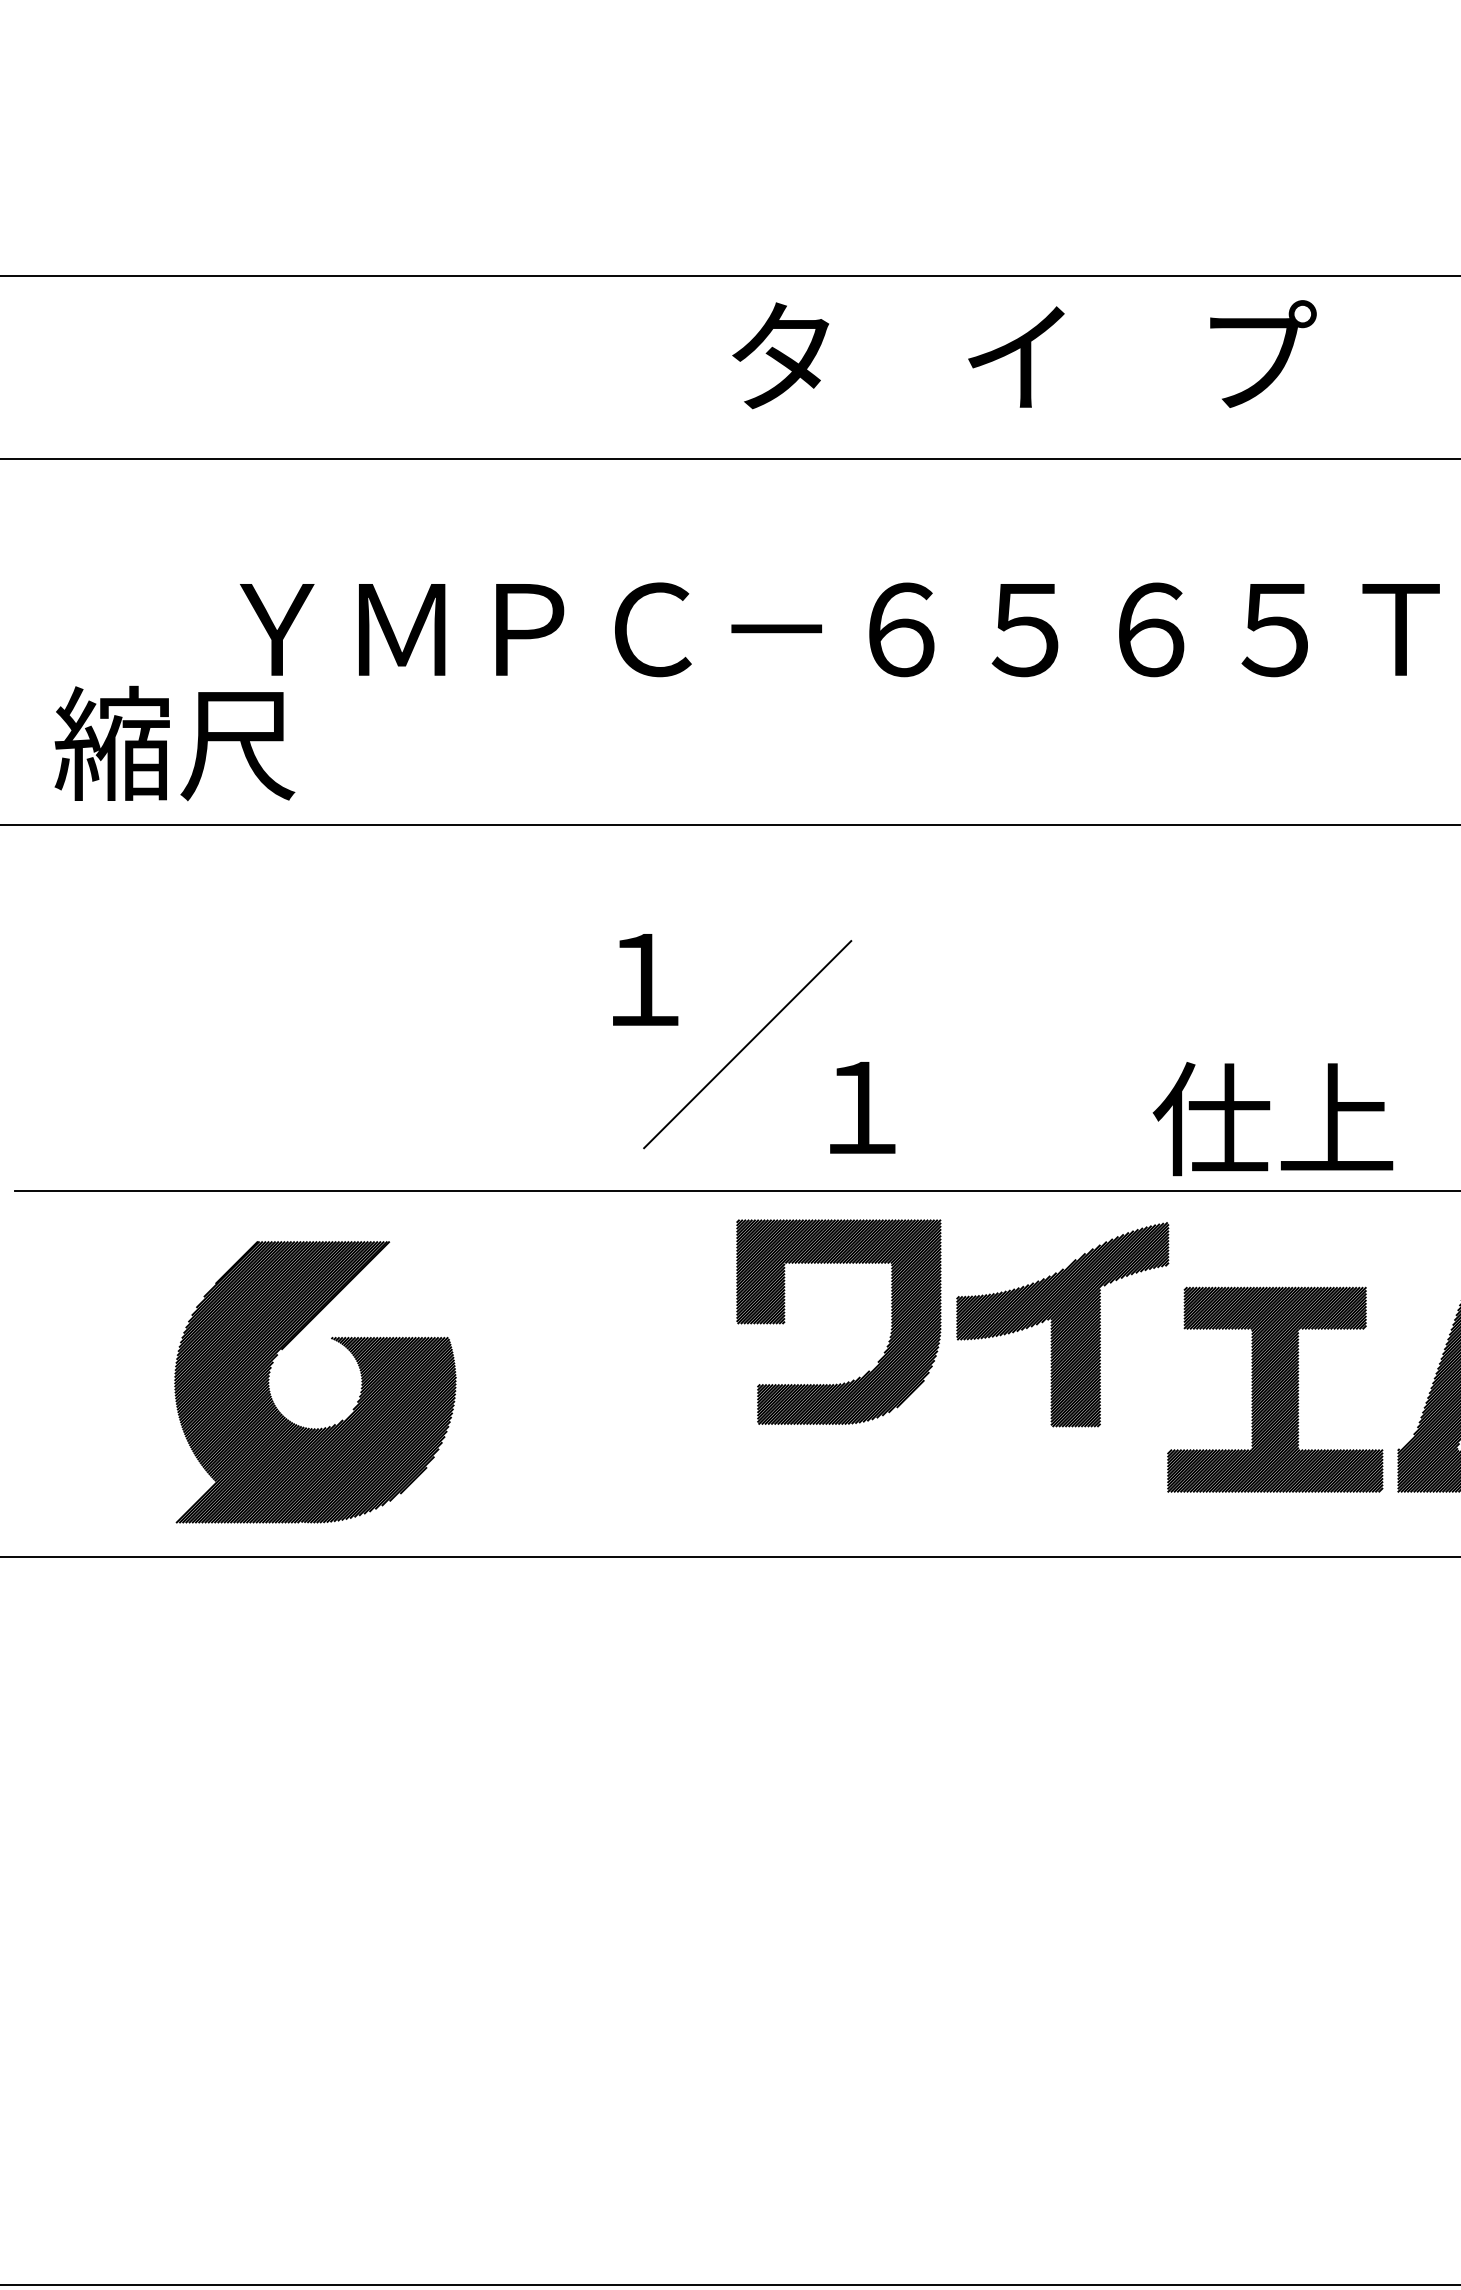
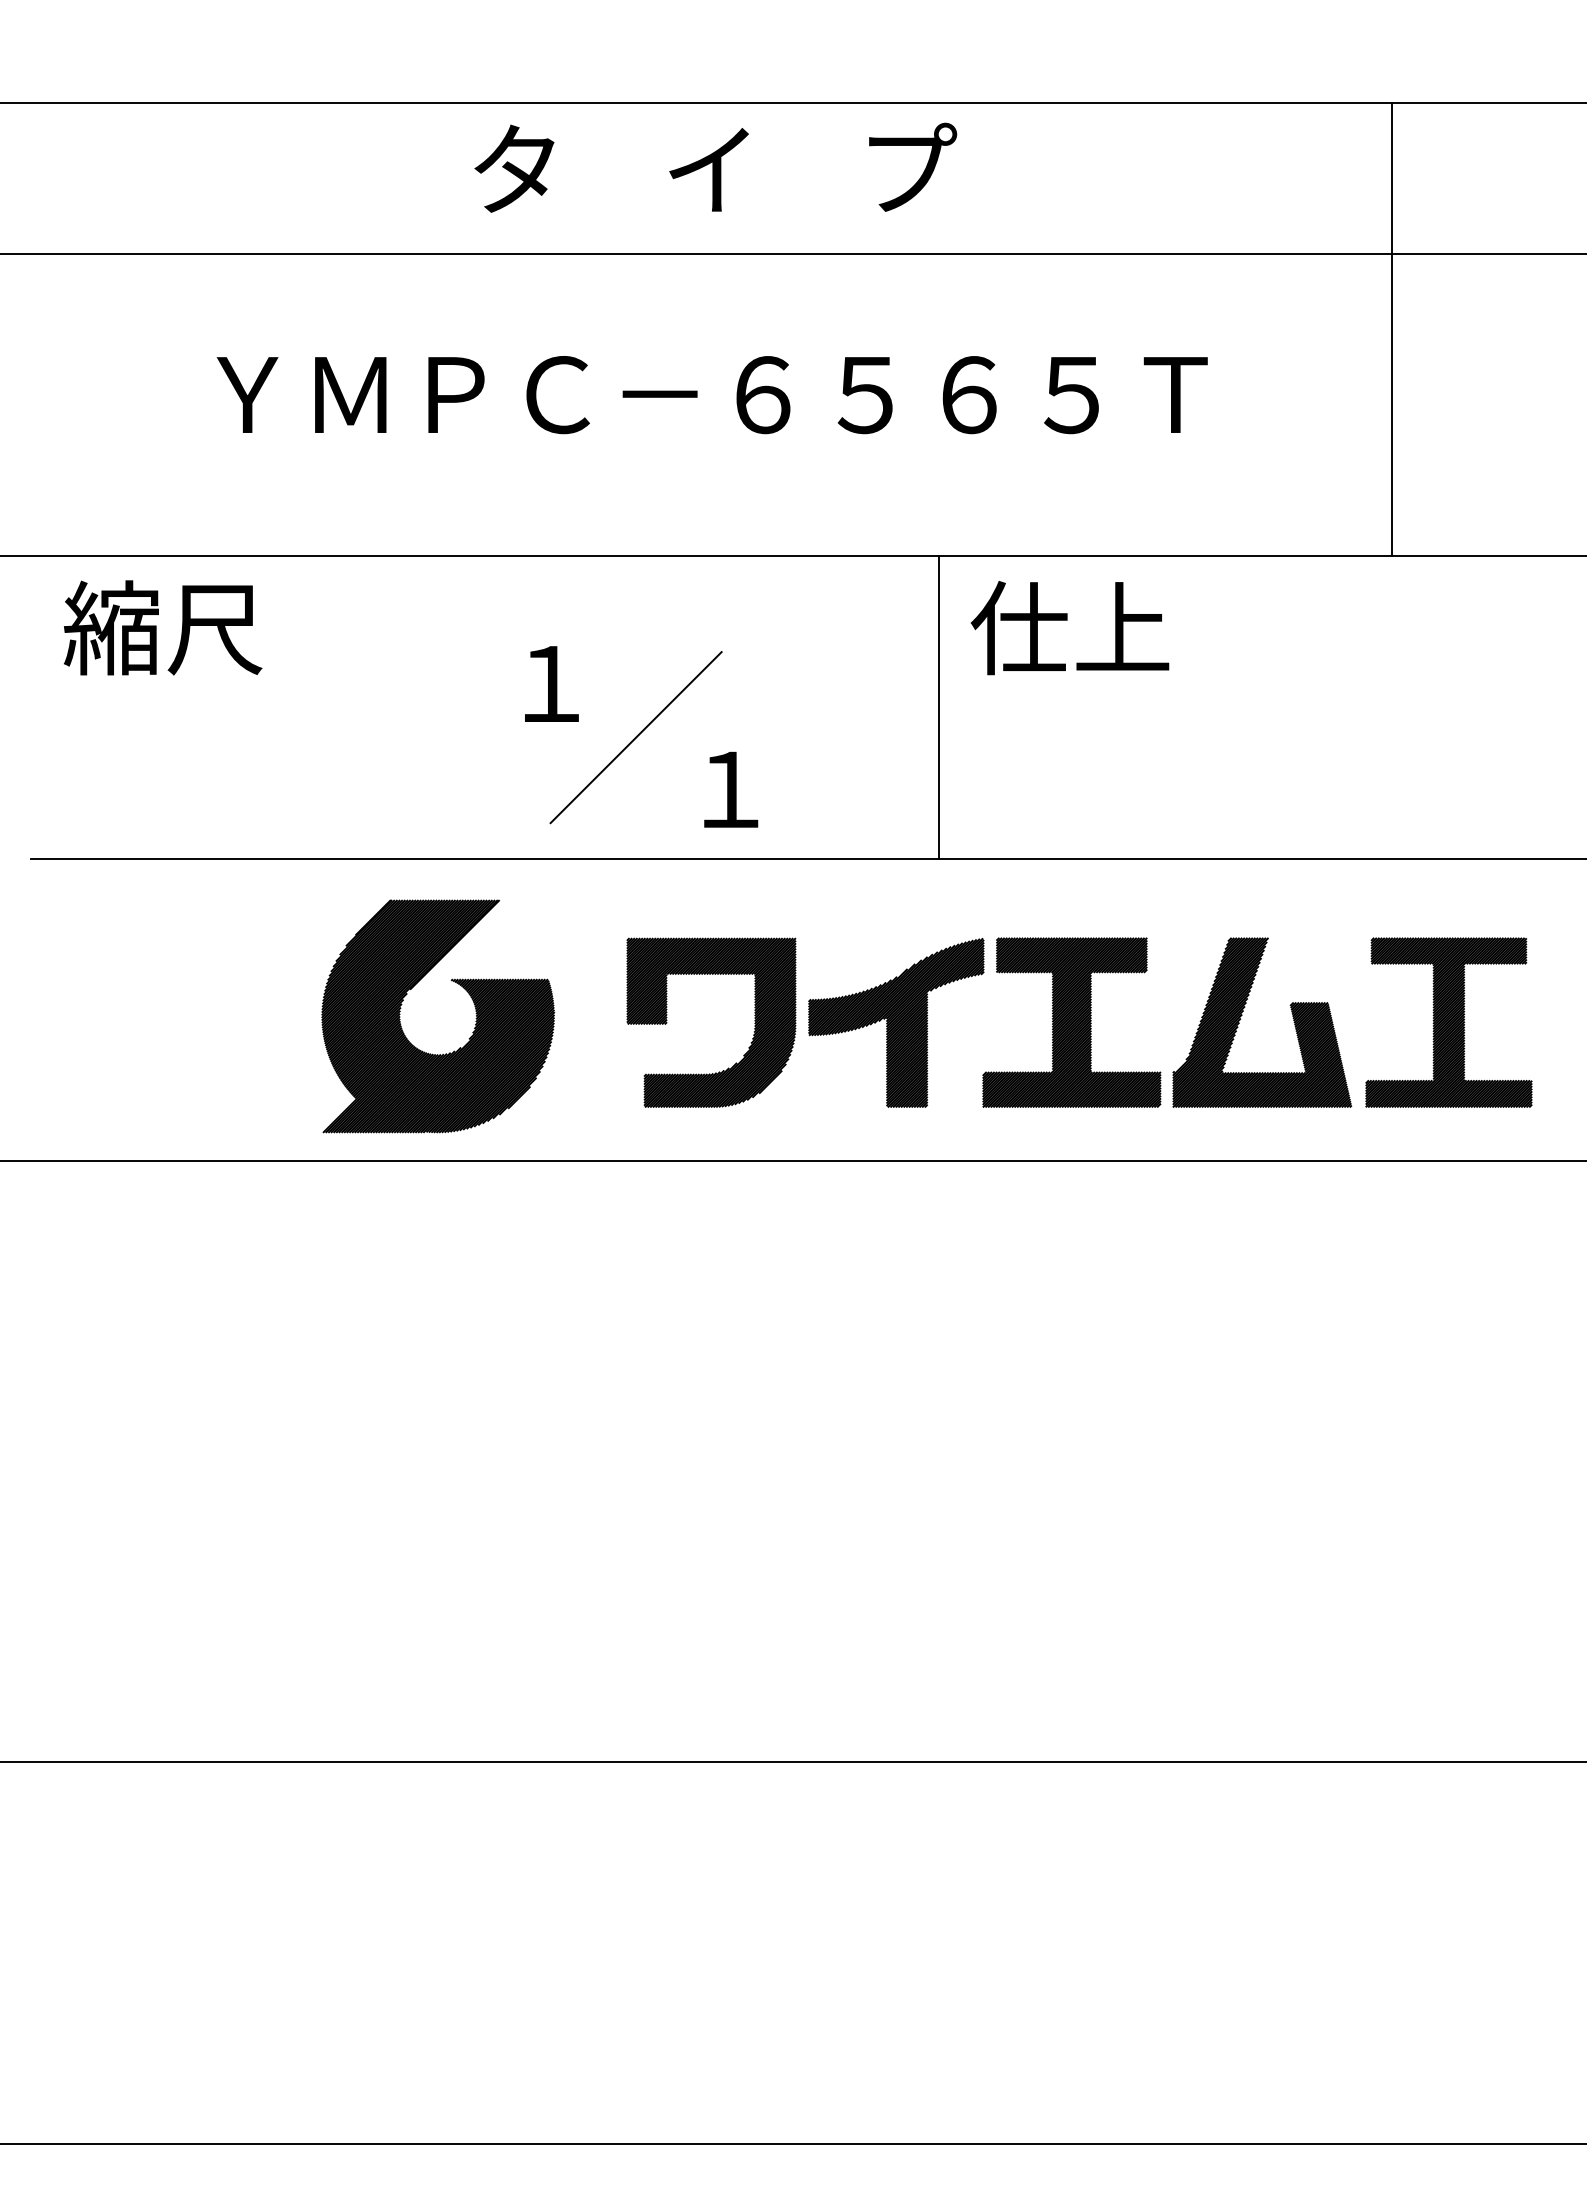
text: (1024, 354) -> (715, 167), moved
text: (175, 742) -> (163, 627), moved
line: (1113, 1008) -> (938, 707), added
text: (1272, 1119) -> (1069, 628), moved
part: (1062, 1324) -> (896, 1022), moved
part: (889, 1332) -> (753, 1031), moved
part: (360, 1384) -> (475, 1018), moved

